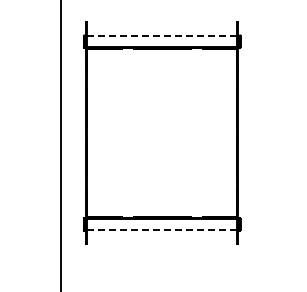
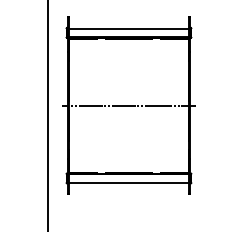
line: (162, 36) -> (129, 28), dashed -> solid
line: (162, 133) -> (129, 106), added
line: (162, 229) -> (129, 182), dashed -> solid

